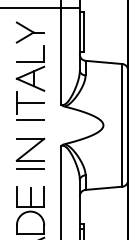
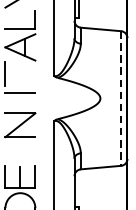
line: (30, 103) -> (20, 74), removed
line: (122, 125) -> (121, 98), solid -> dashed
line: (30, 168) -> (20, 145), removed

